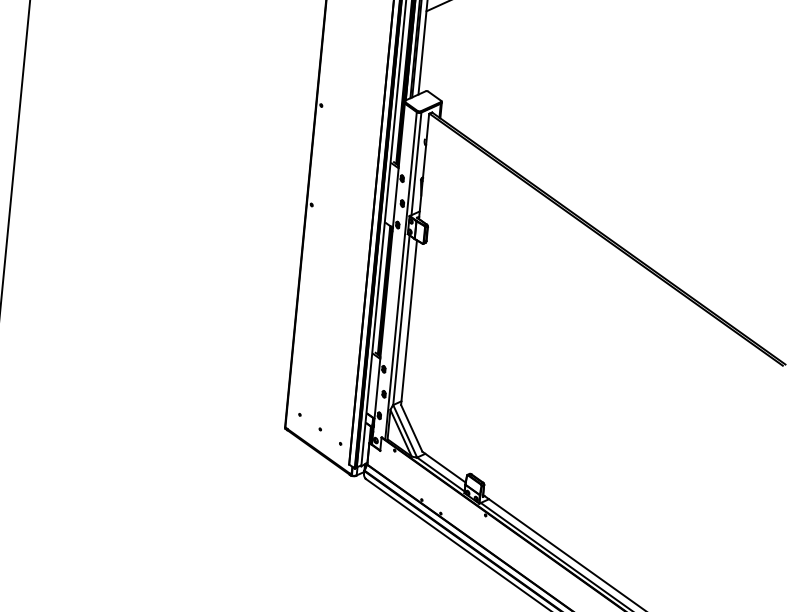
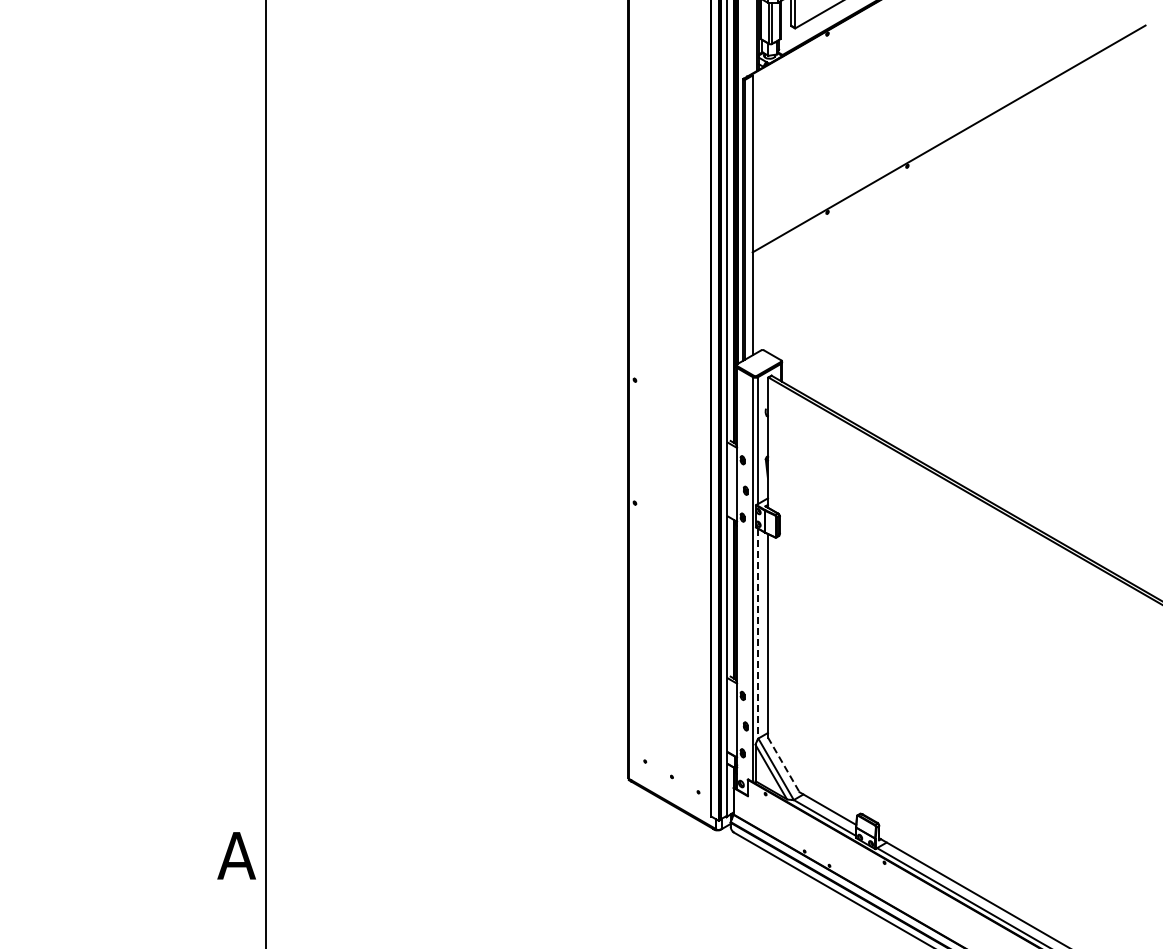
line: (401, 320) -> (758, 633), solid -> dashed
line: (411, 428) -> (783, 764), solid -> dashed

